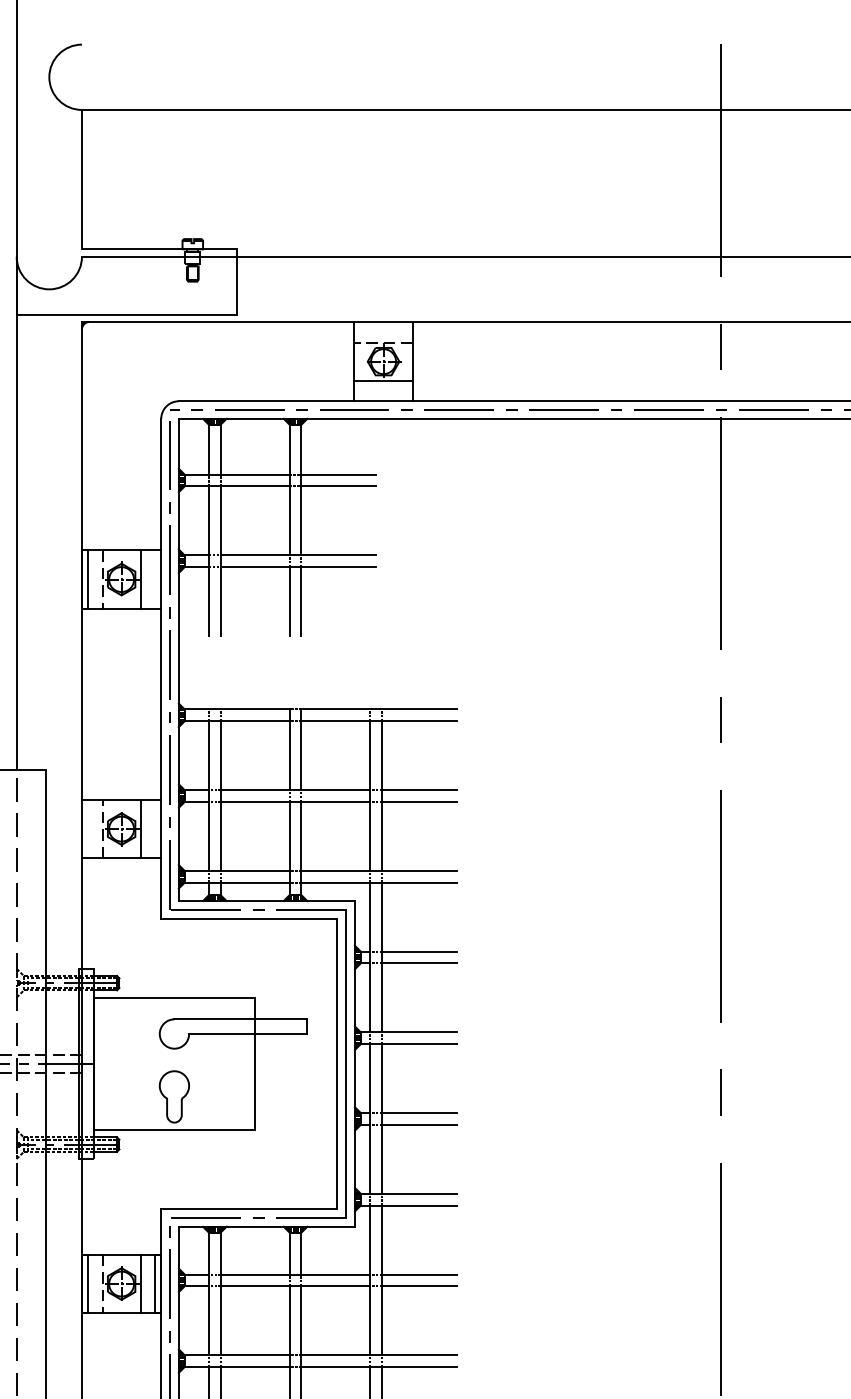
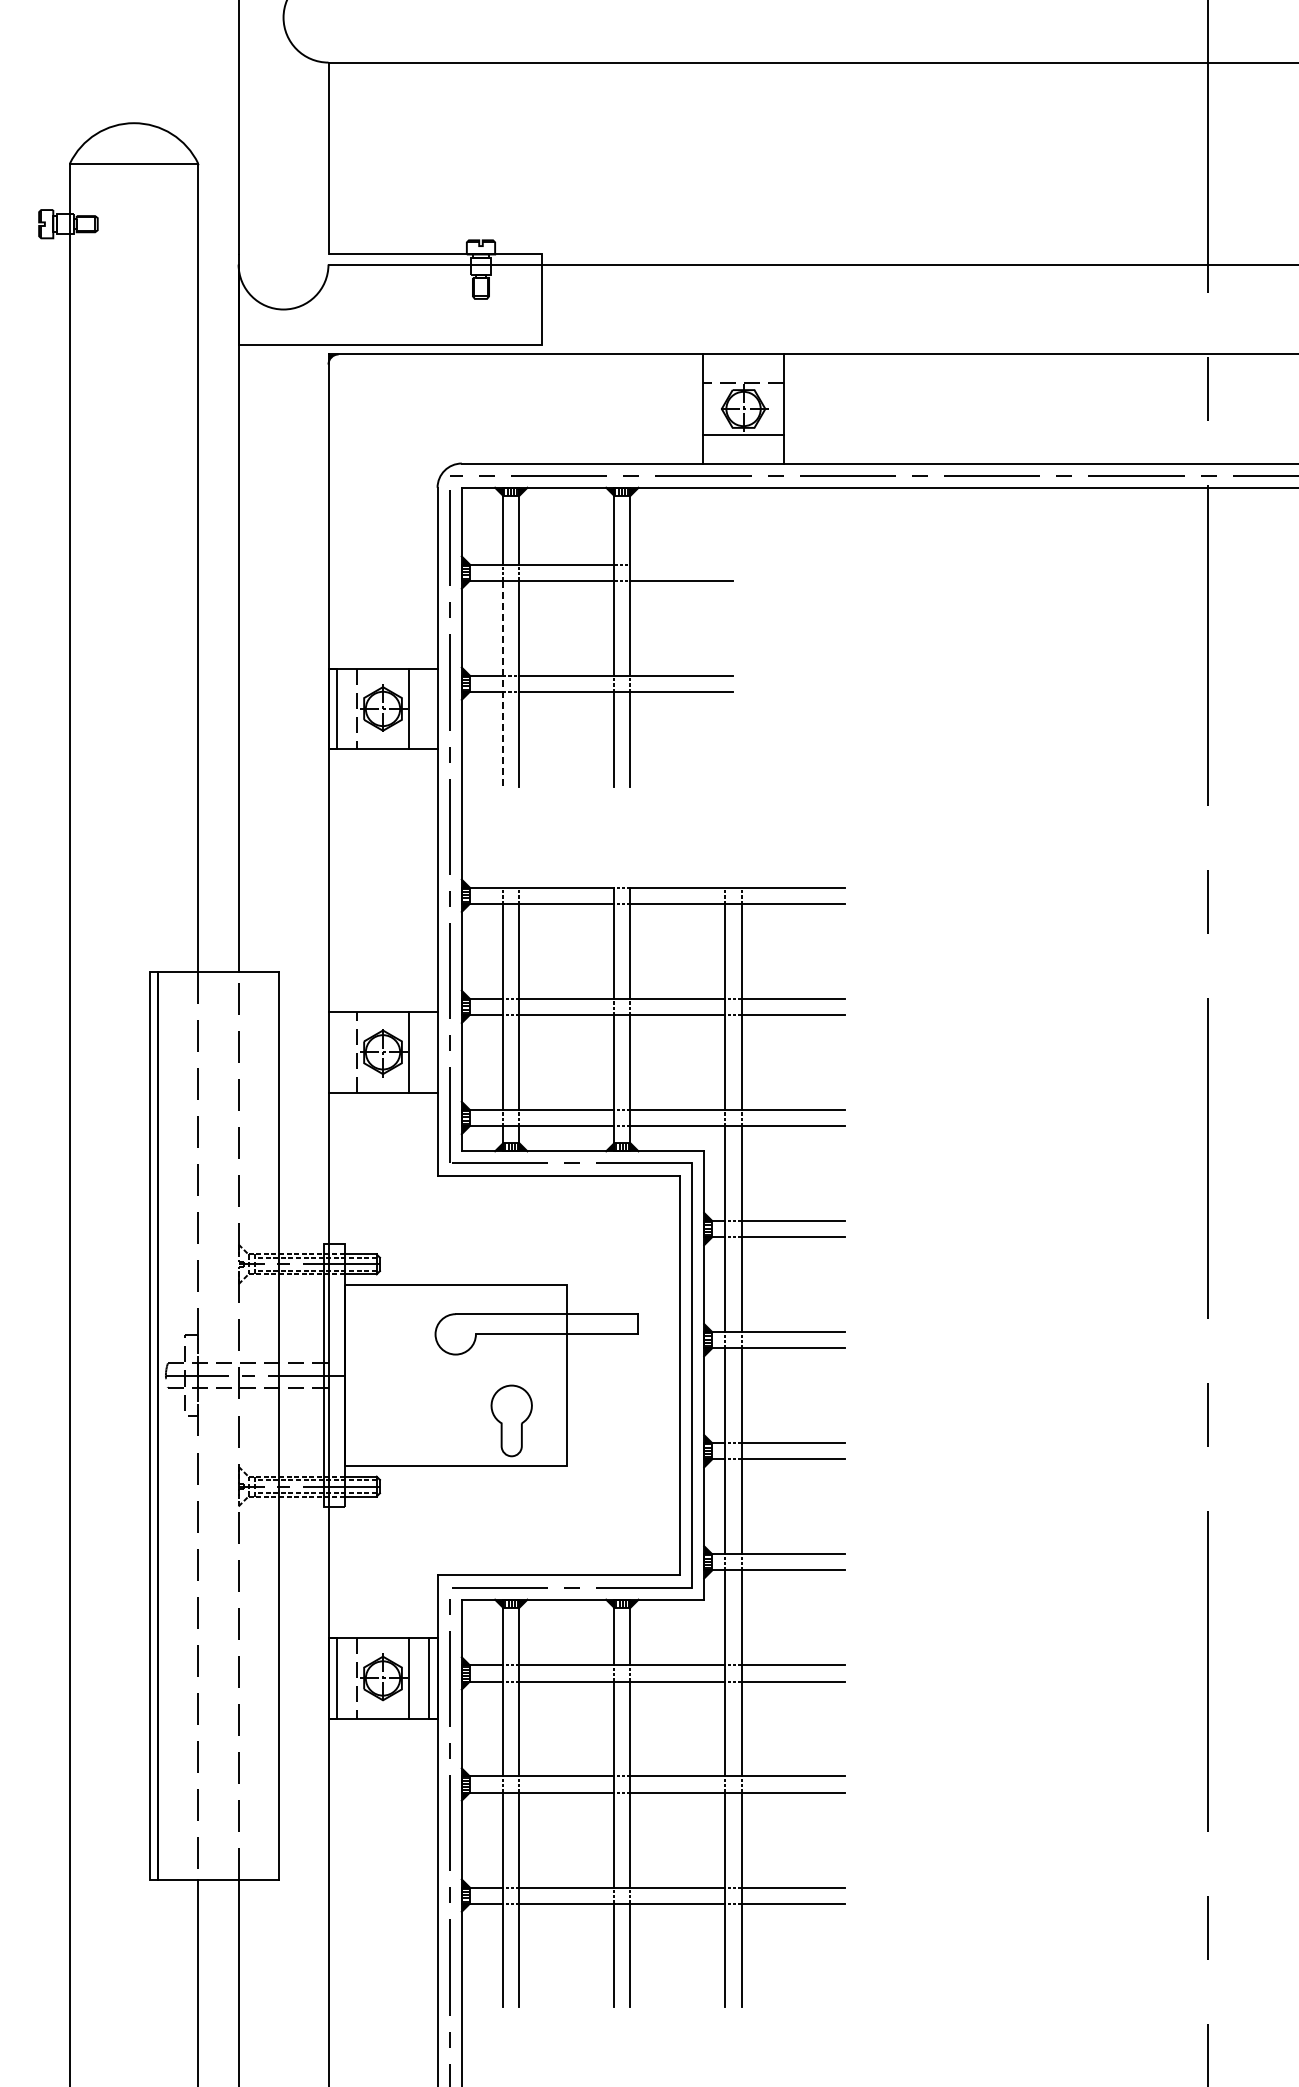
line: (338, 474) -> (681, 564), removed
line: (209, 561) -> (503, 684), solid -> dashed
part: (174, 1096) -> (511, 1420), moved

